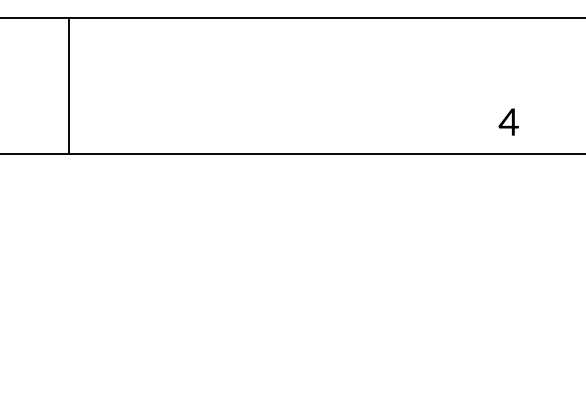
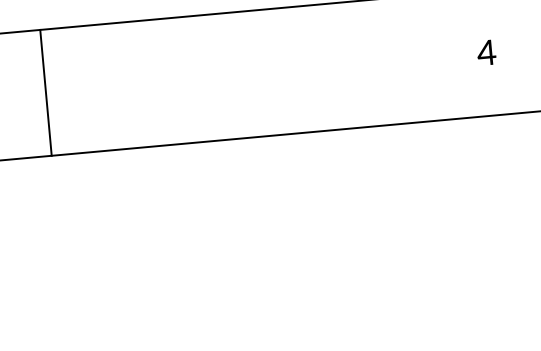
line: (68, 86) -> (45, 93), moved
text: (508, 121) -> (486, 52), moved

